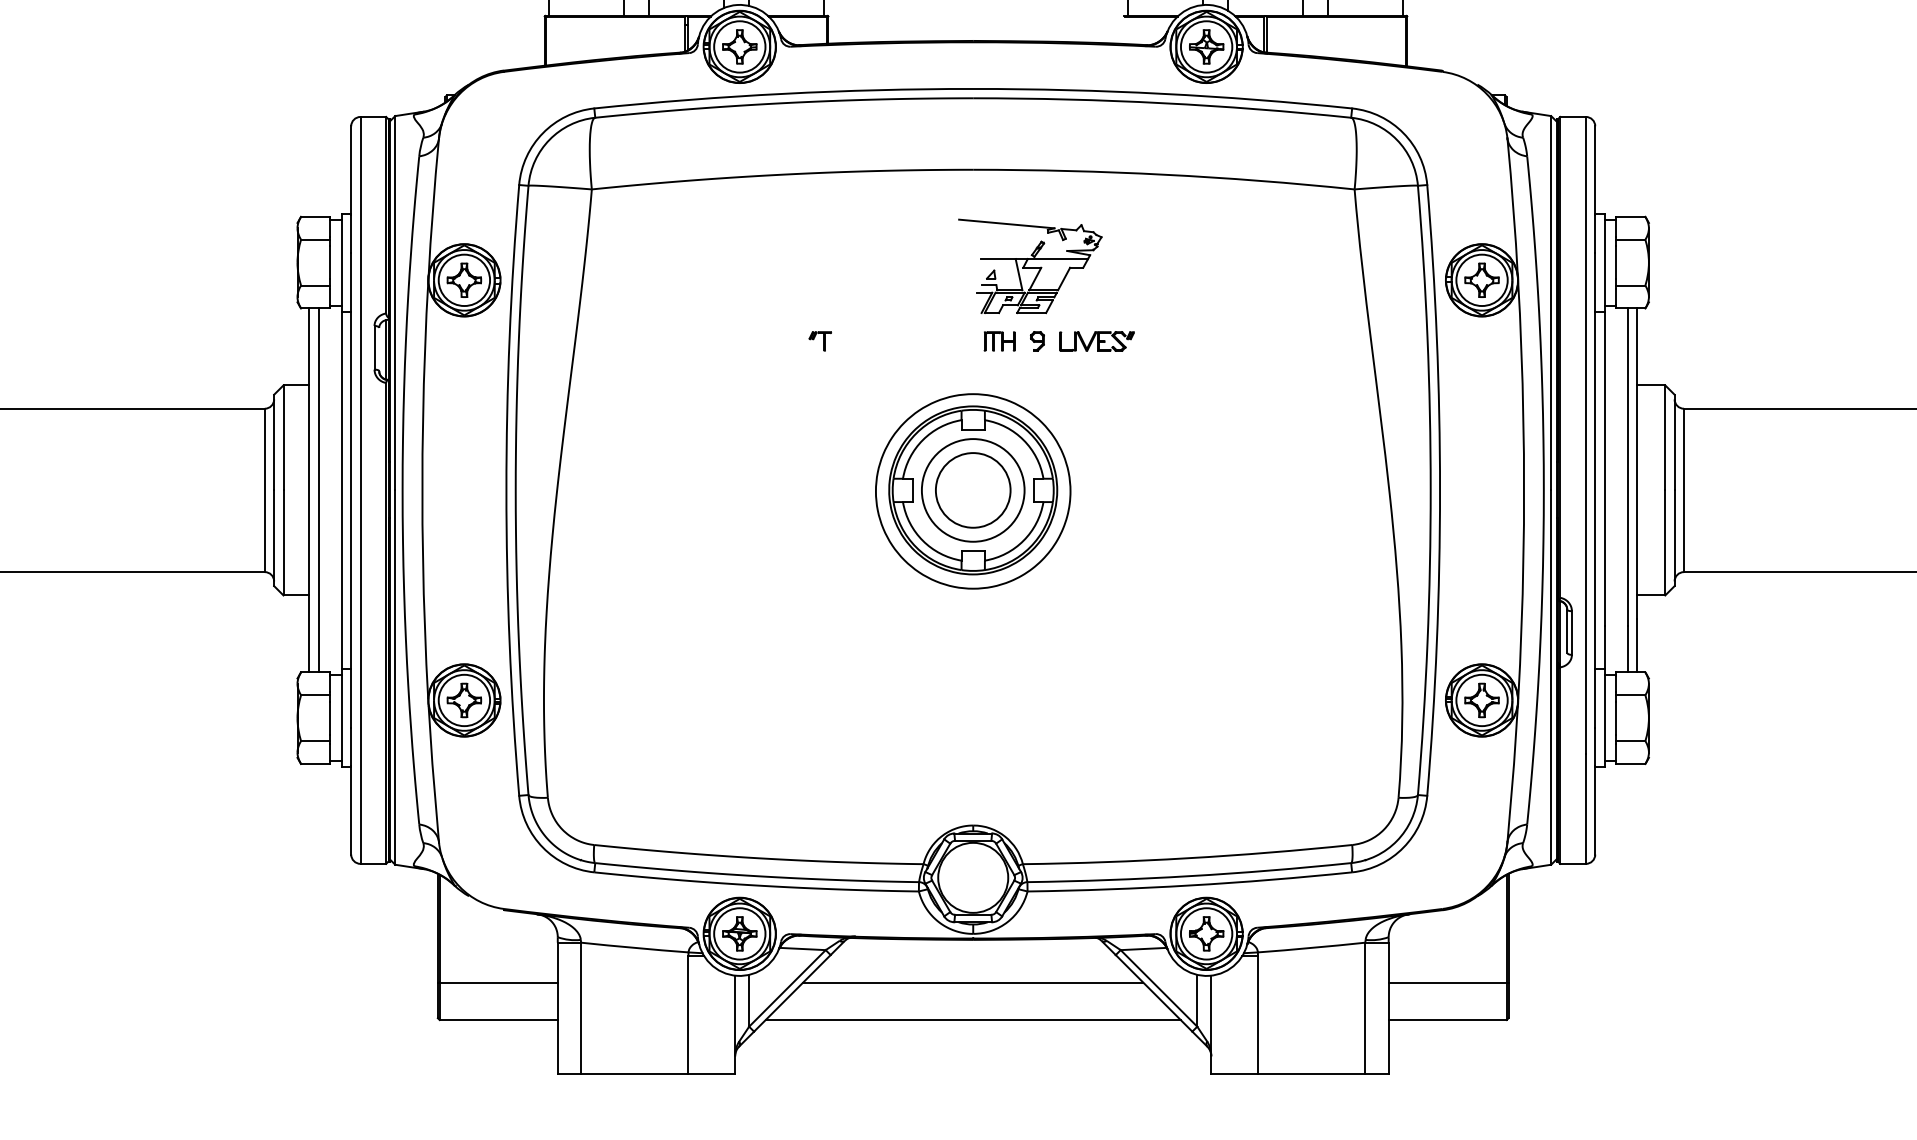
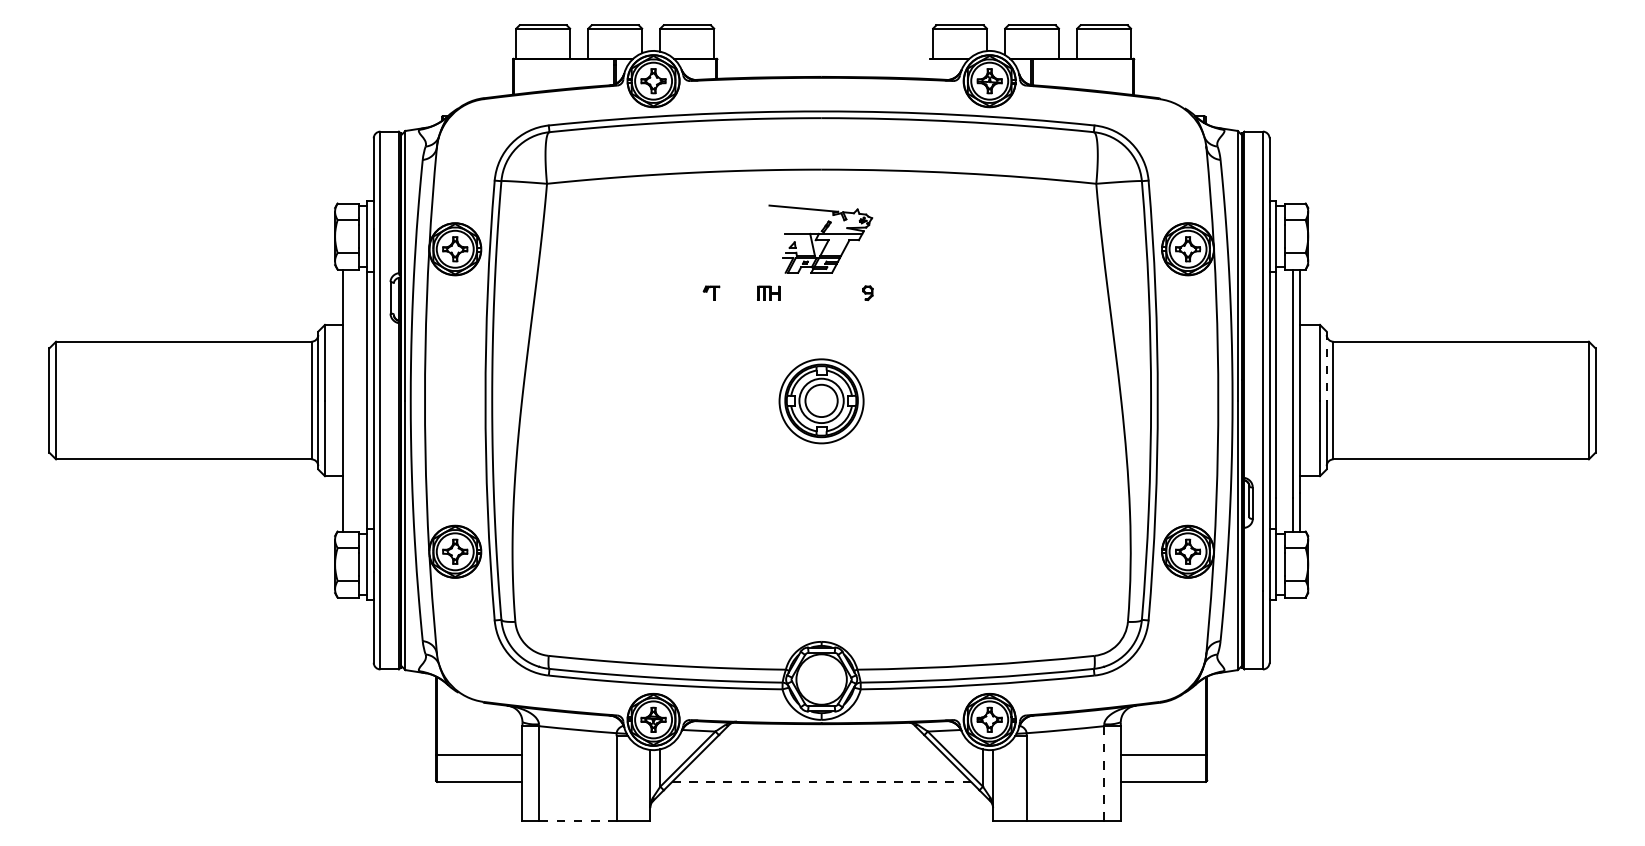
part: (1029, 265) -> (820, 238), moved
part: (999, 340) -> (768, 292), moved
part: (1096, 341) -> (910, 293), removed
line: (1674, 443) -> (1326, 366), solid -> dashed
line: (318, 490) -> (350, 400), removed
part: (973, 491) -> (821, 401), size x0.6
line: (973, 983) -> (821, 755), removed
line: (1366, 1006) -> (1104, 772), solid -> dashed
line: (973, 1019) -> (821, 781), solid -> dashed
line: (634, 1073) -> (577, 820), solid -> dashed

